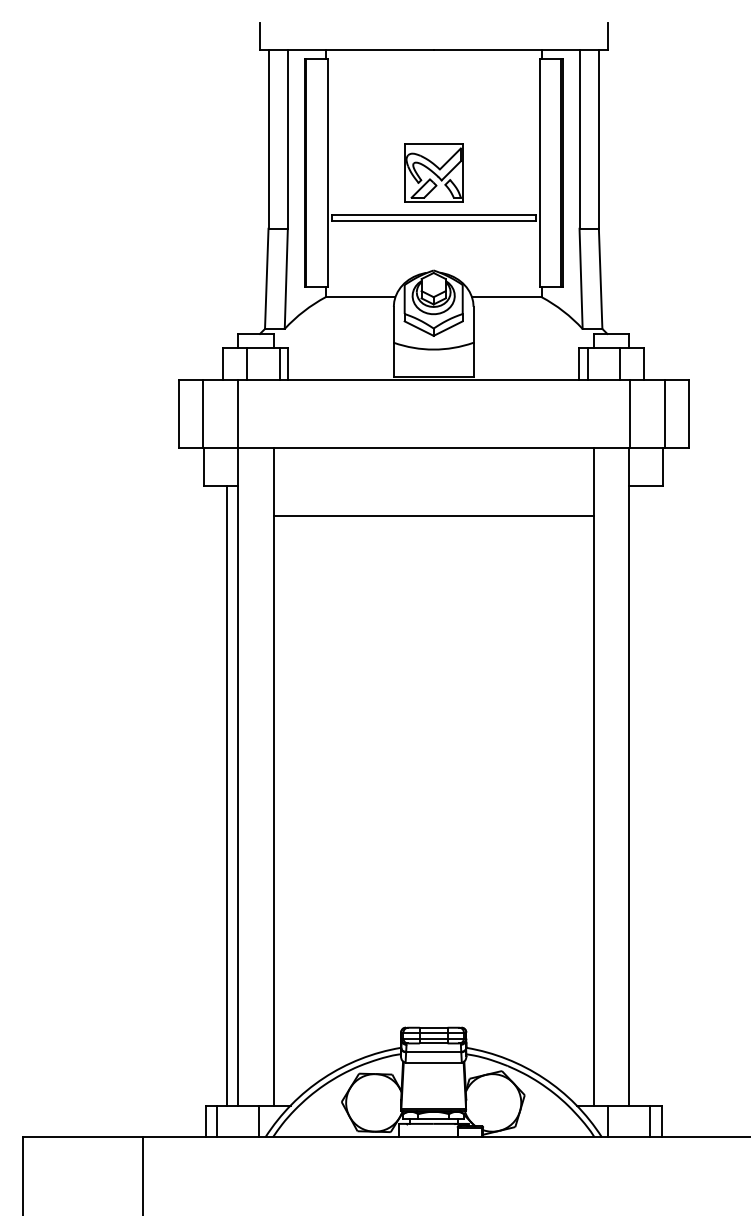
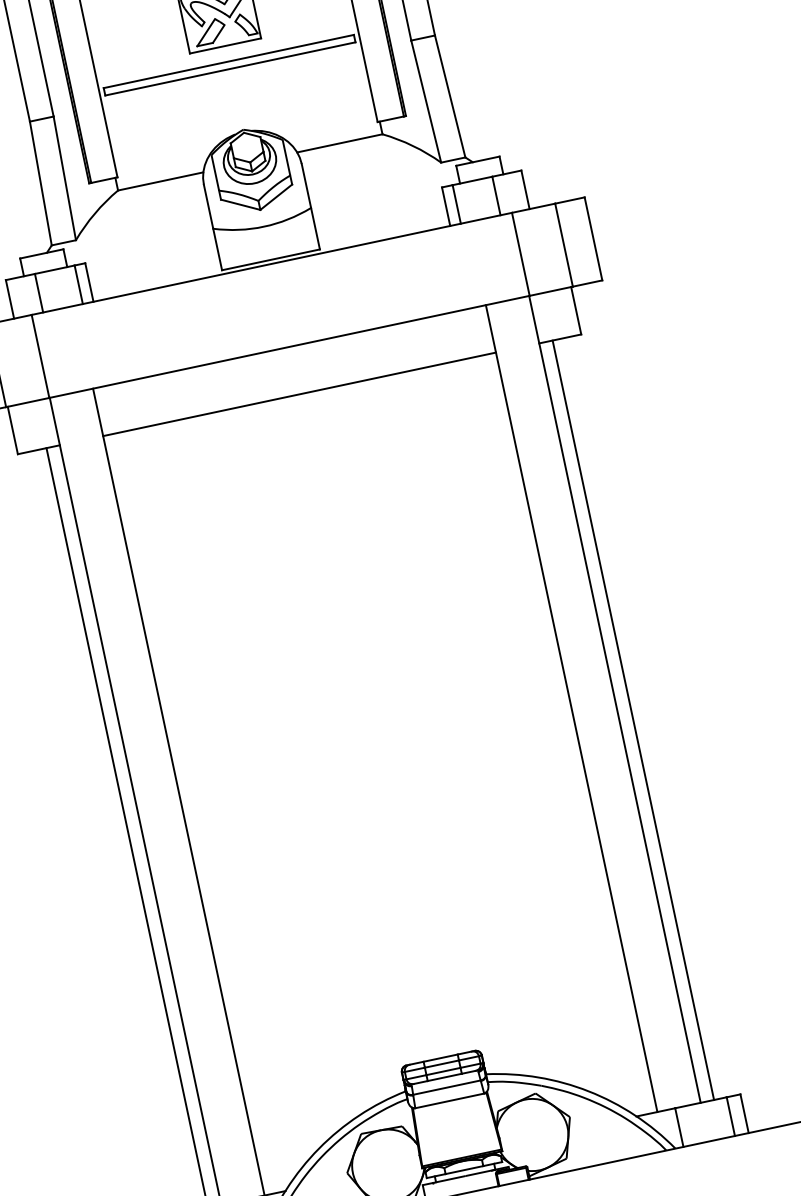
line: (433, 516) -> (299, 394), moved
line: (640, 795) -> (633, 719), added

